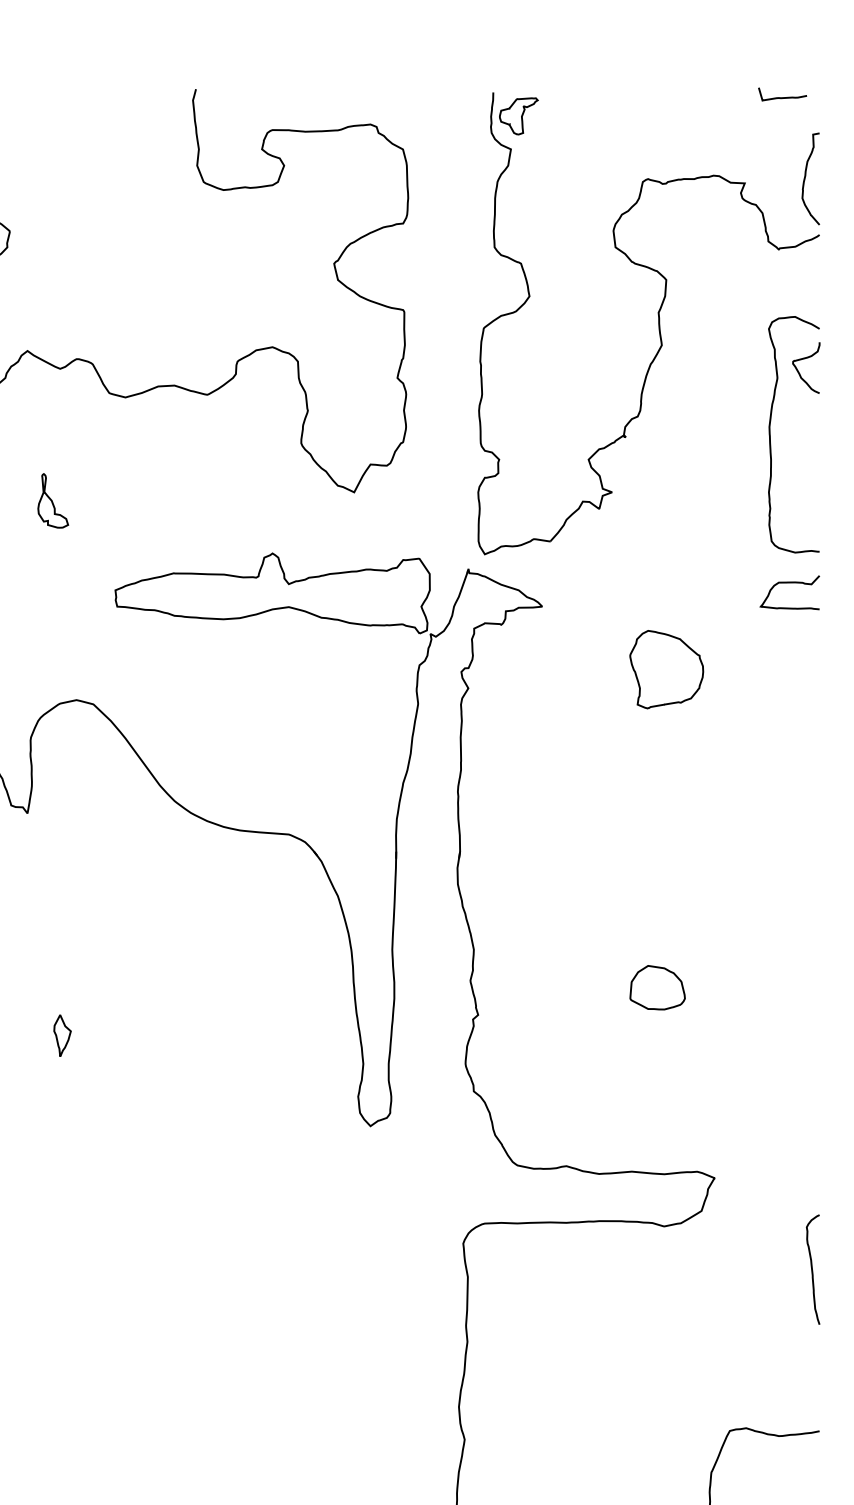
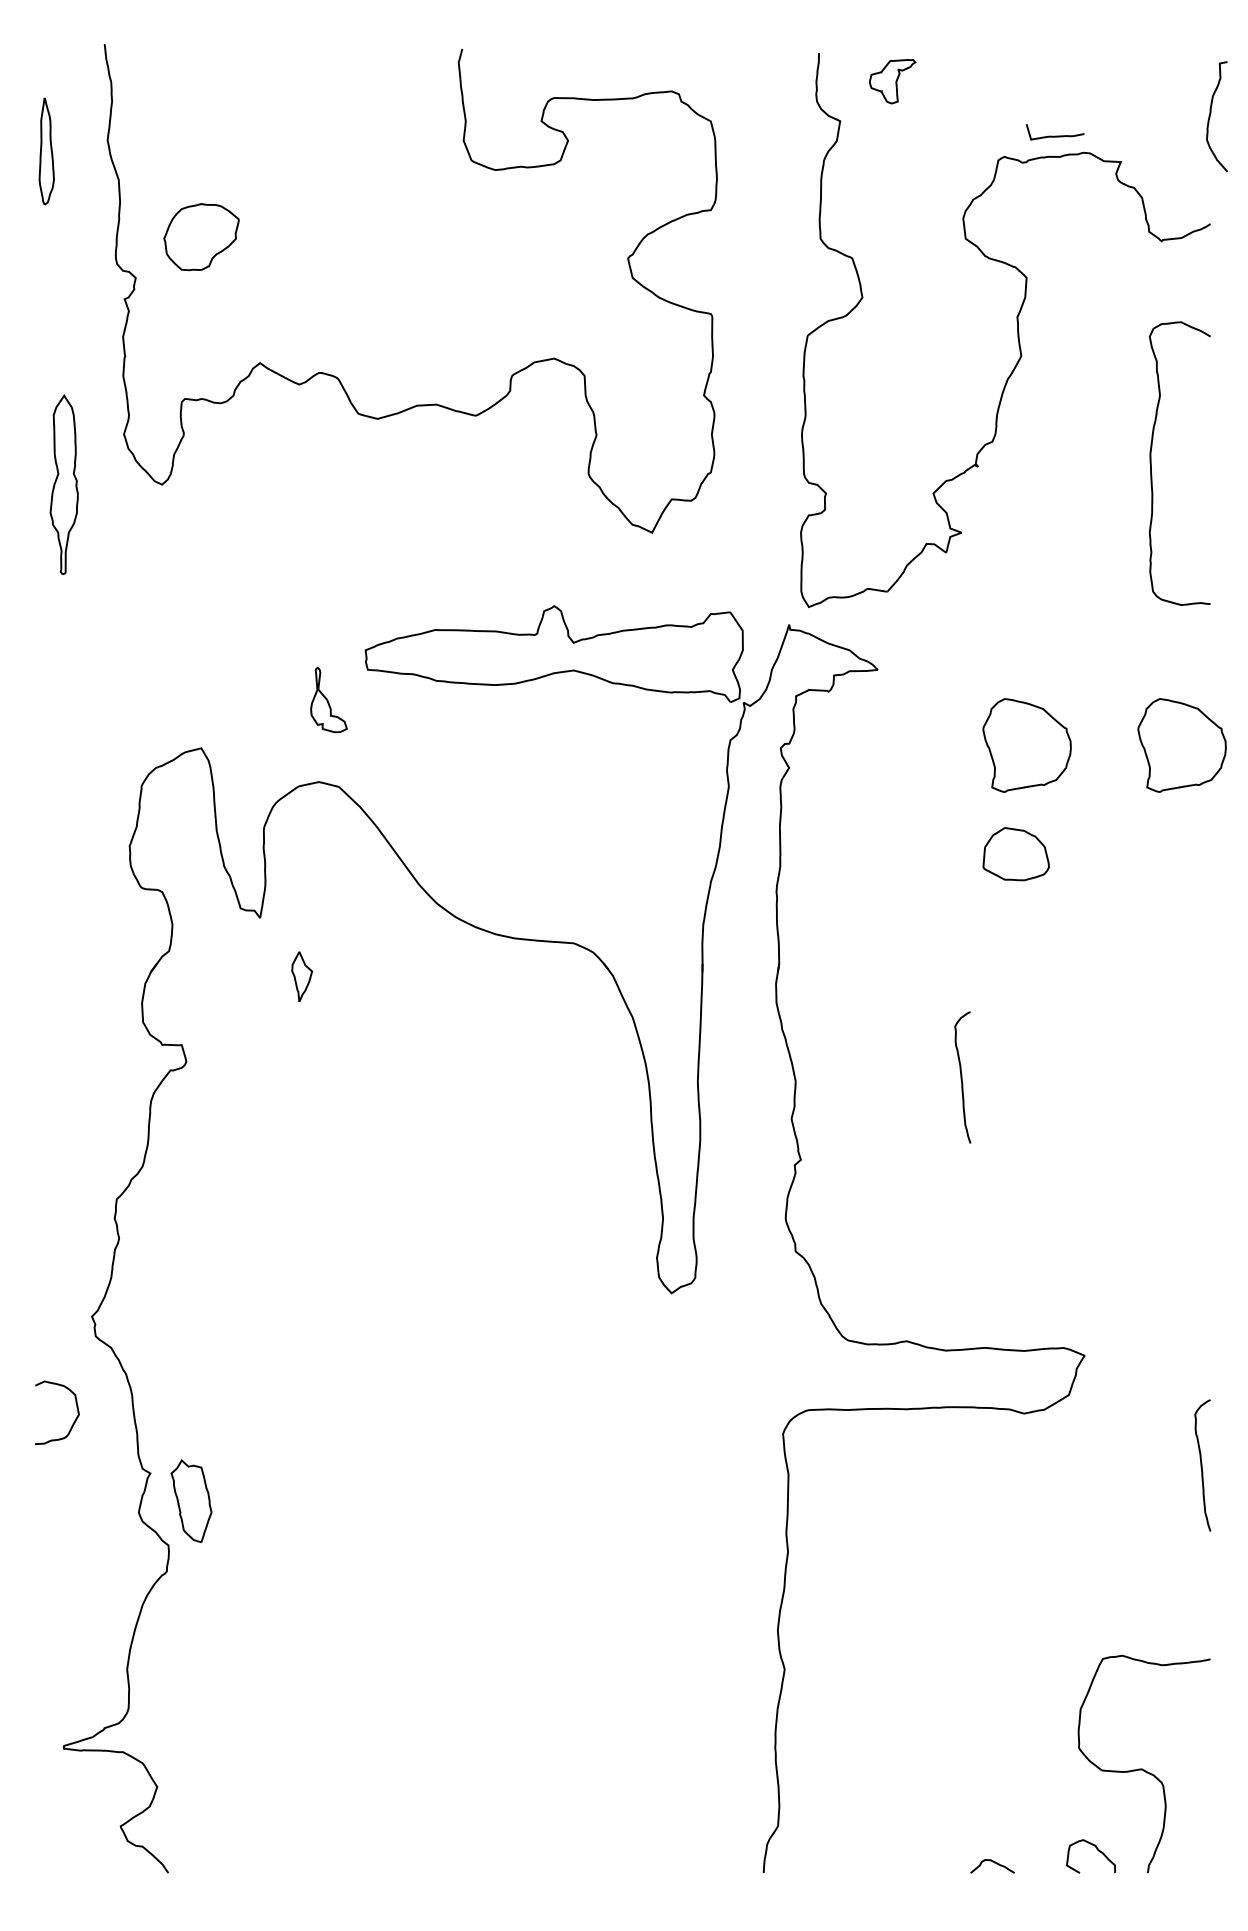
curve: (782, 97) -> (1055, 135), moved
part: (518, 116) -> (892, 81), moved
curve: (806, 176) -> (1211, 113), moved
curve: (799, 372) -> (1186, 388), removed
part: (52, 500) -> (328, 699), moved
curve: (789, 582) -> (1174, 641), removed
part: (795, 669) -> (1181, 745), added
curve: (612, 946) -> (962, 1077), added
part: (657, 988) -> (1015, 854), moved
part: (62, 1035) -> (302, 976), moved

